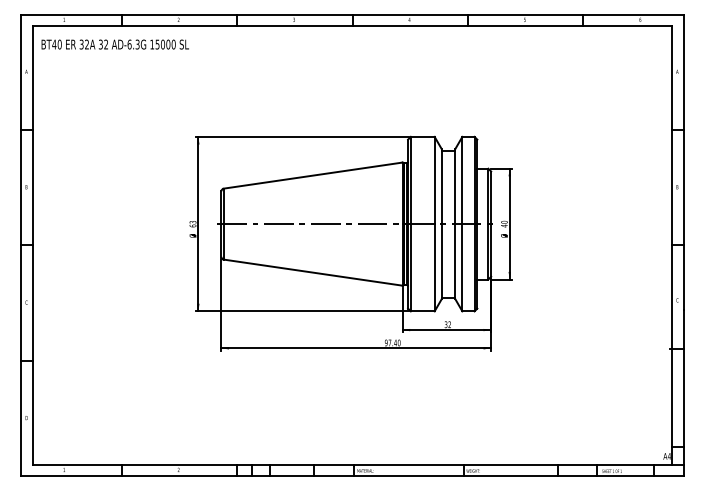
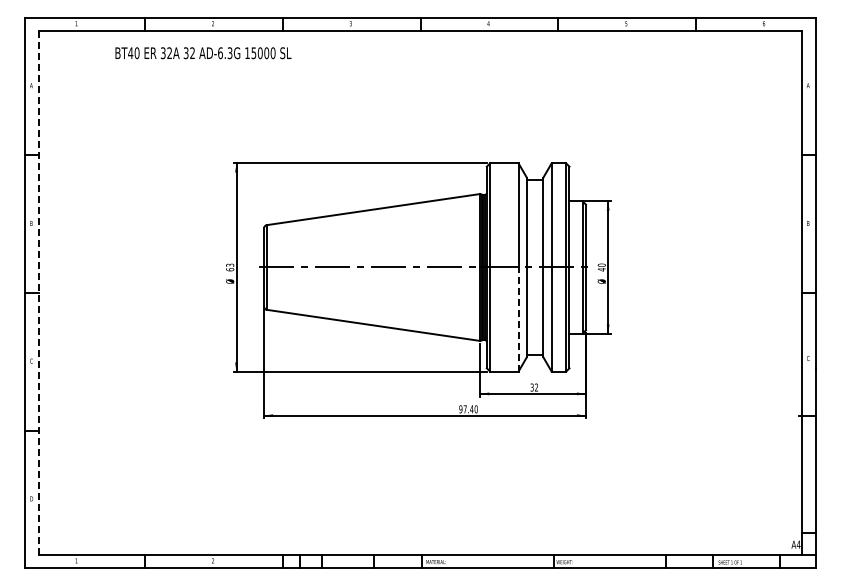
text: (115, 44) -> (203, 53), moved
line: (33, 245) -> (39, 293), solid -> dashed
line: (434, 267) -> (518, 319), solid -> dashed

